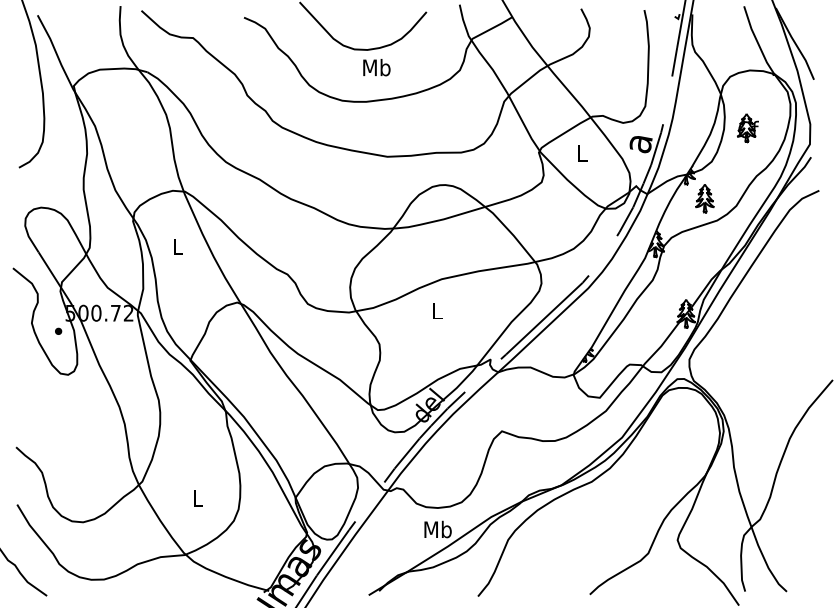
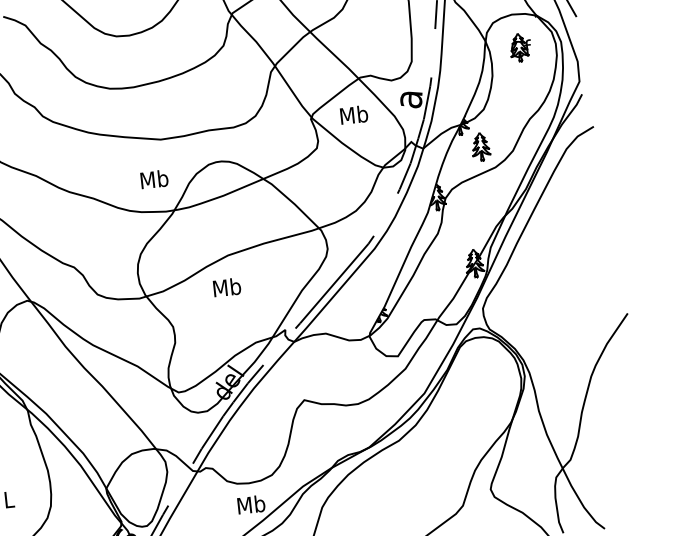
text: (376, 67) -> (154, 179), moved
part: (747, 128) -> (520, 47), moved
text: (582, 152) -> (354, 114), L -> Mb
text: (437, 310) -> (227, 287), L -> Mb

